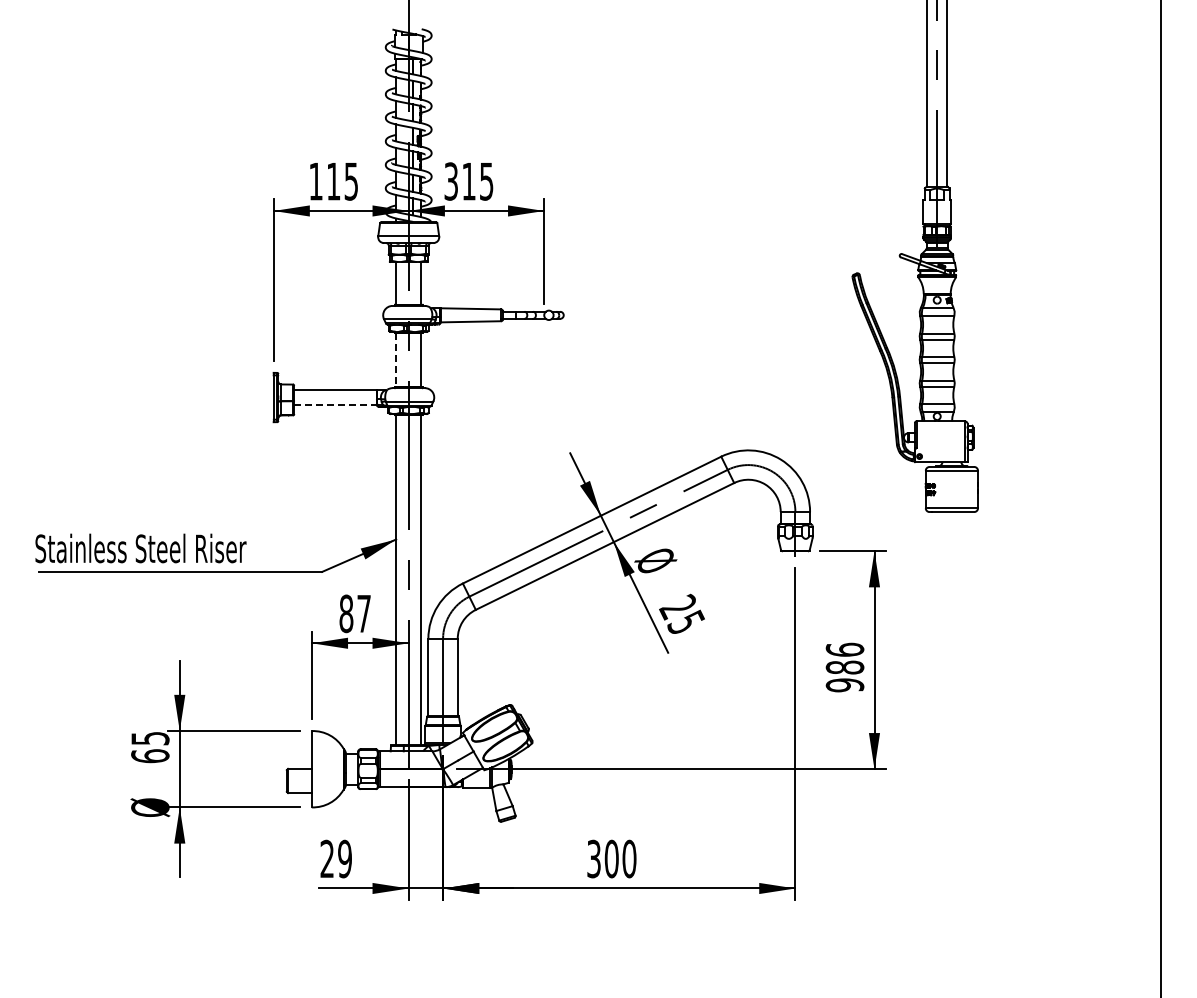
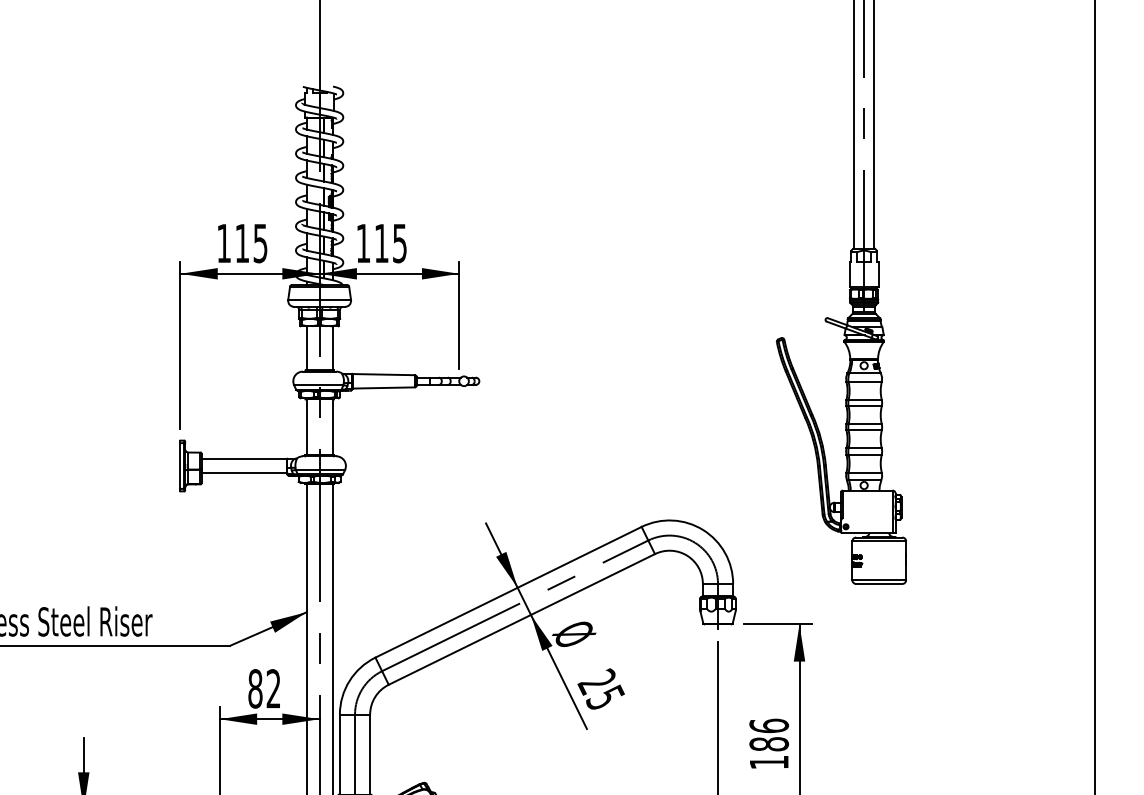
text: (450, 181) -> (362, 243), 315 -> 115
line: (396, 360) -> (307, 427), dashed -> solid
line: (336, 404) -> (245, 473), dashed -> solid
text: (363, 613) -> (273, 688), 87 -> 82
text: (844, 685) -> (768, 762), 986 -> 186

